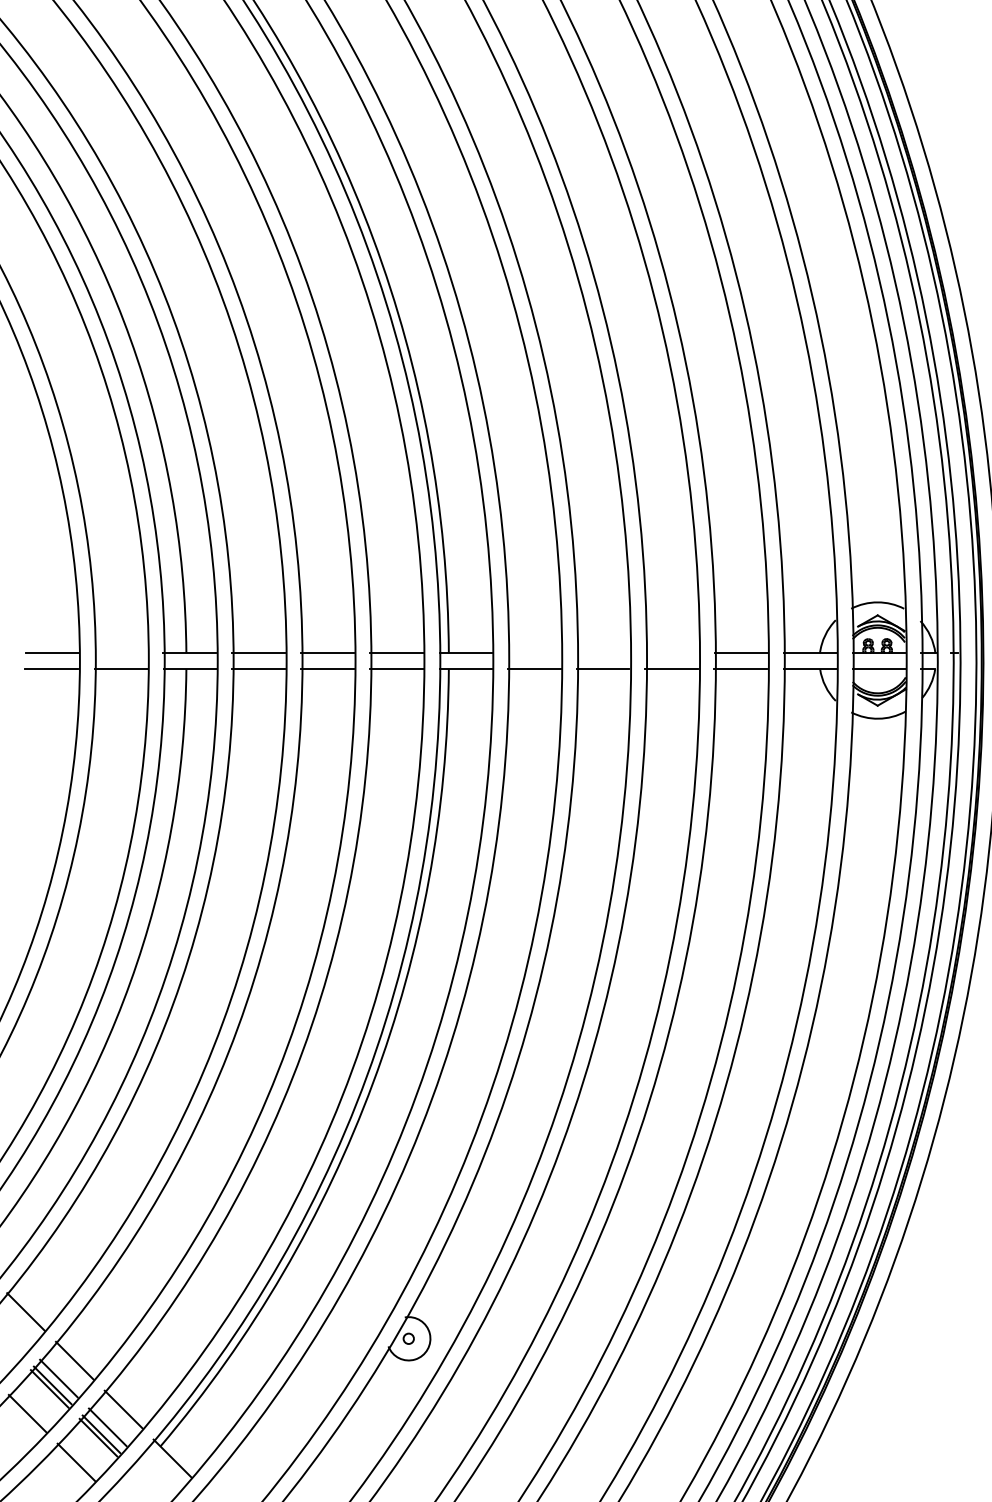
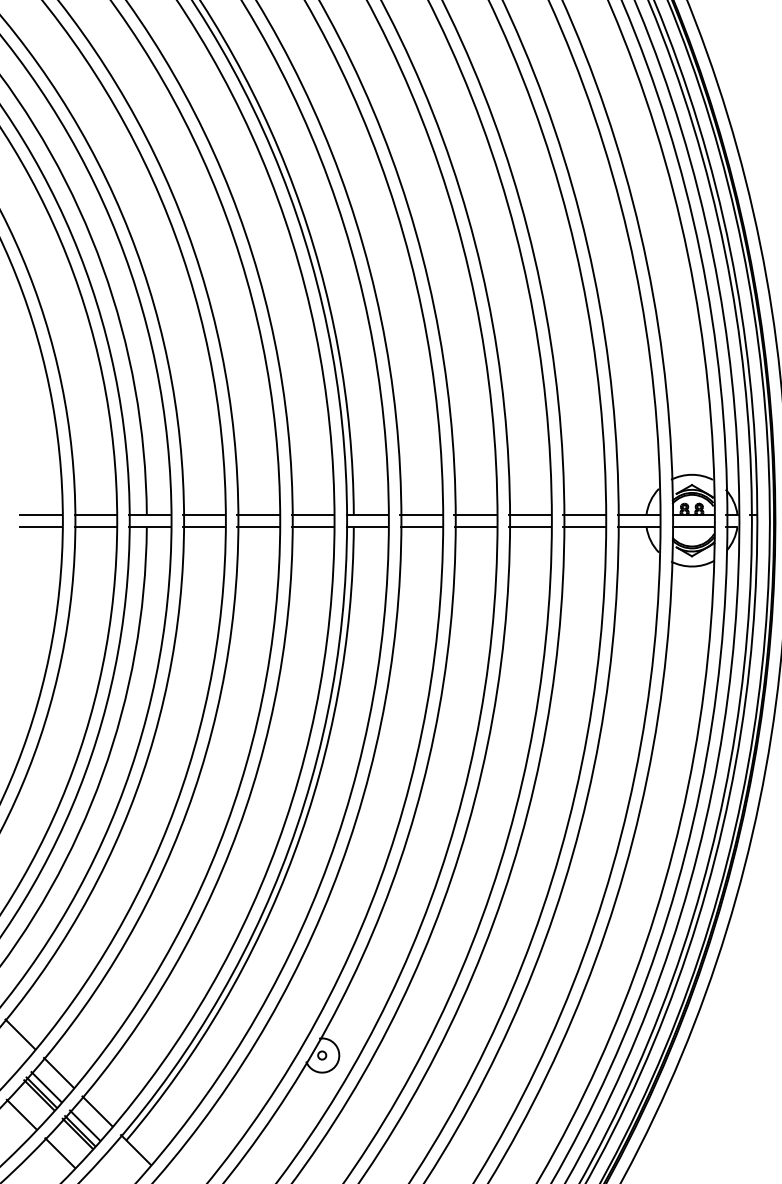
line: (121, 653) -> (95, 515), added
line: (533, 653) -> (420, 515), added
line: (602, 653) -> (474, 515), added
line: (671, 653) -> (529, 515), added

